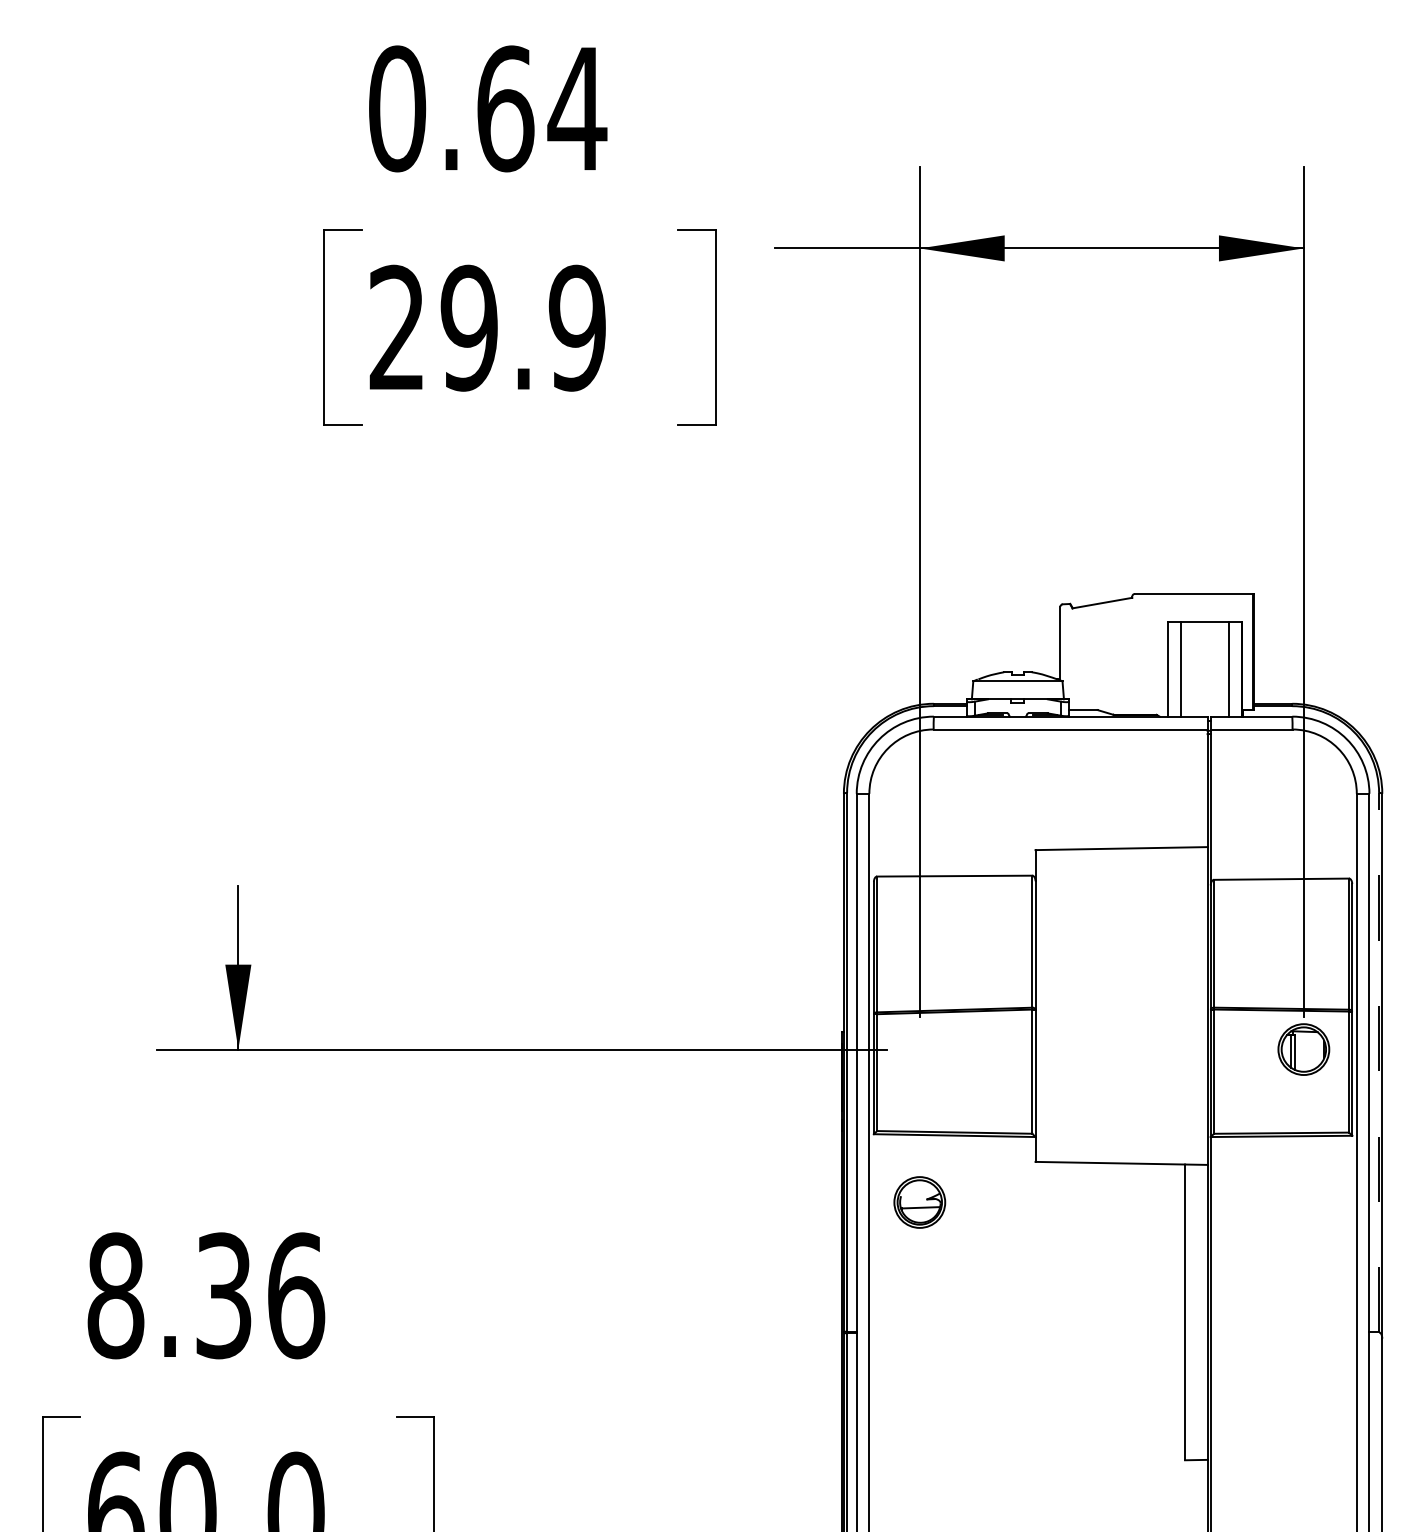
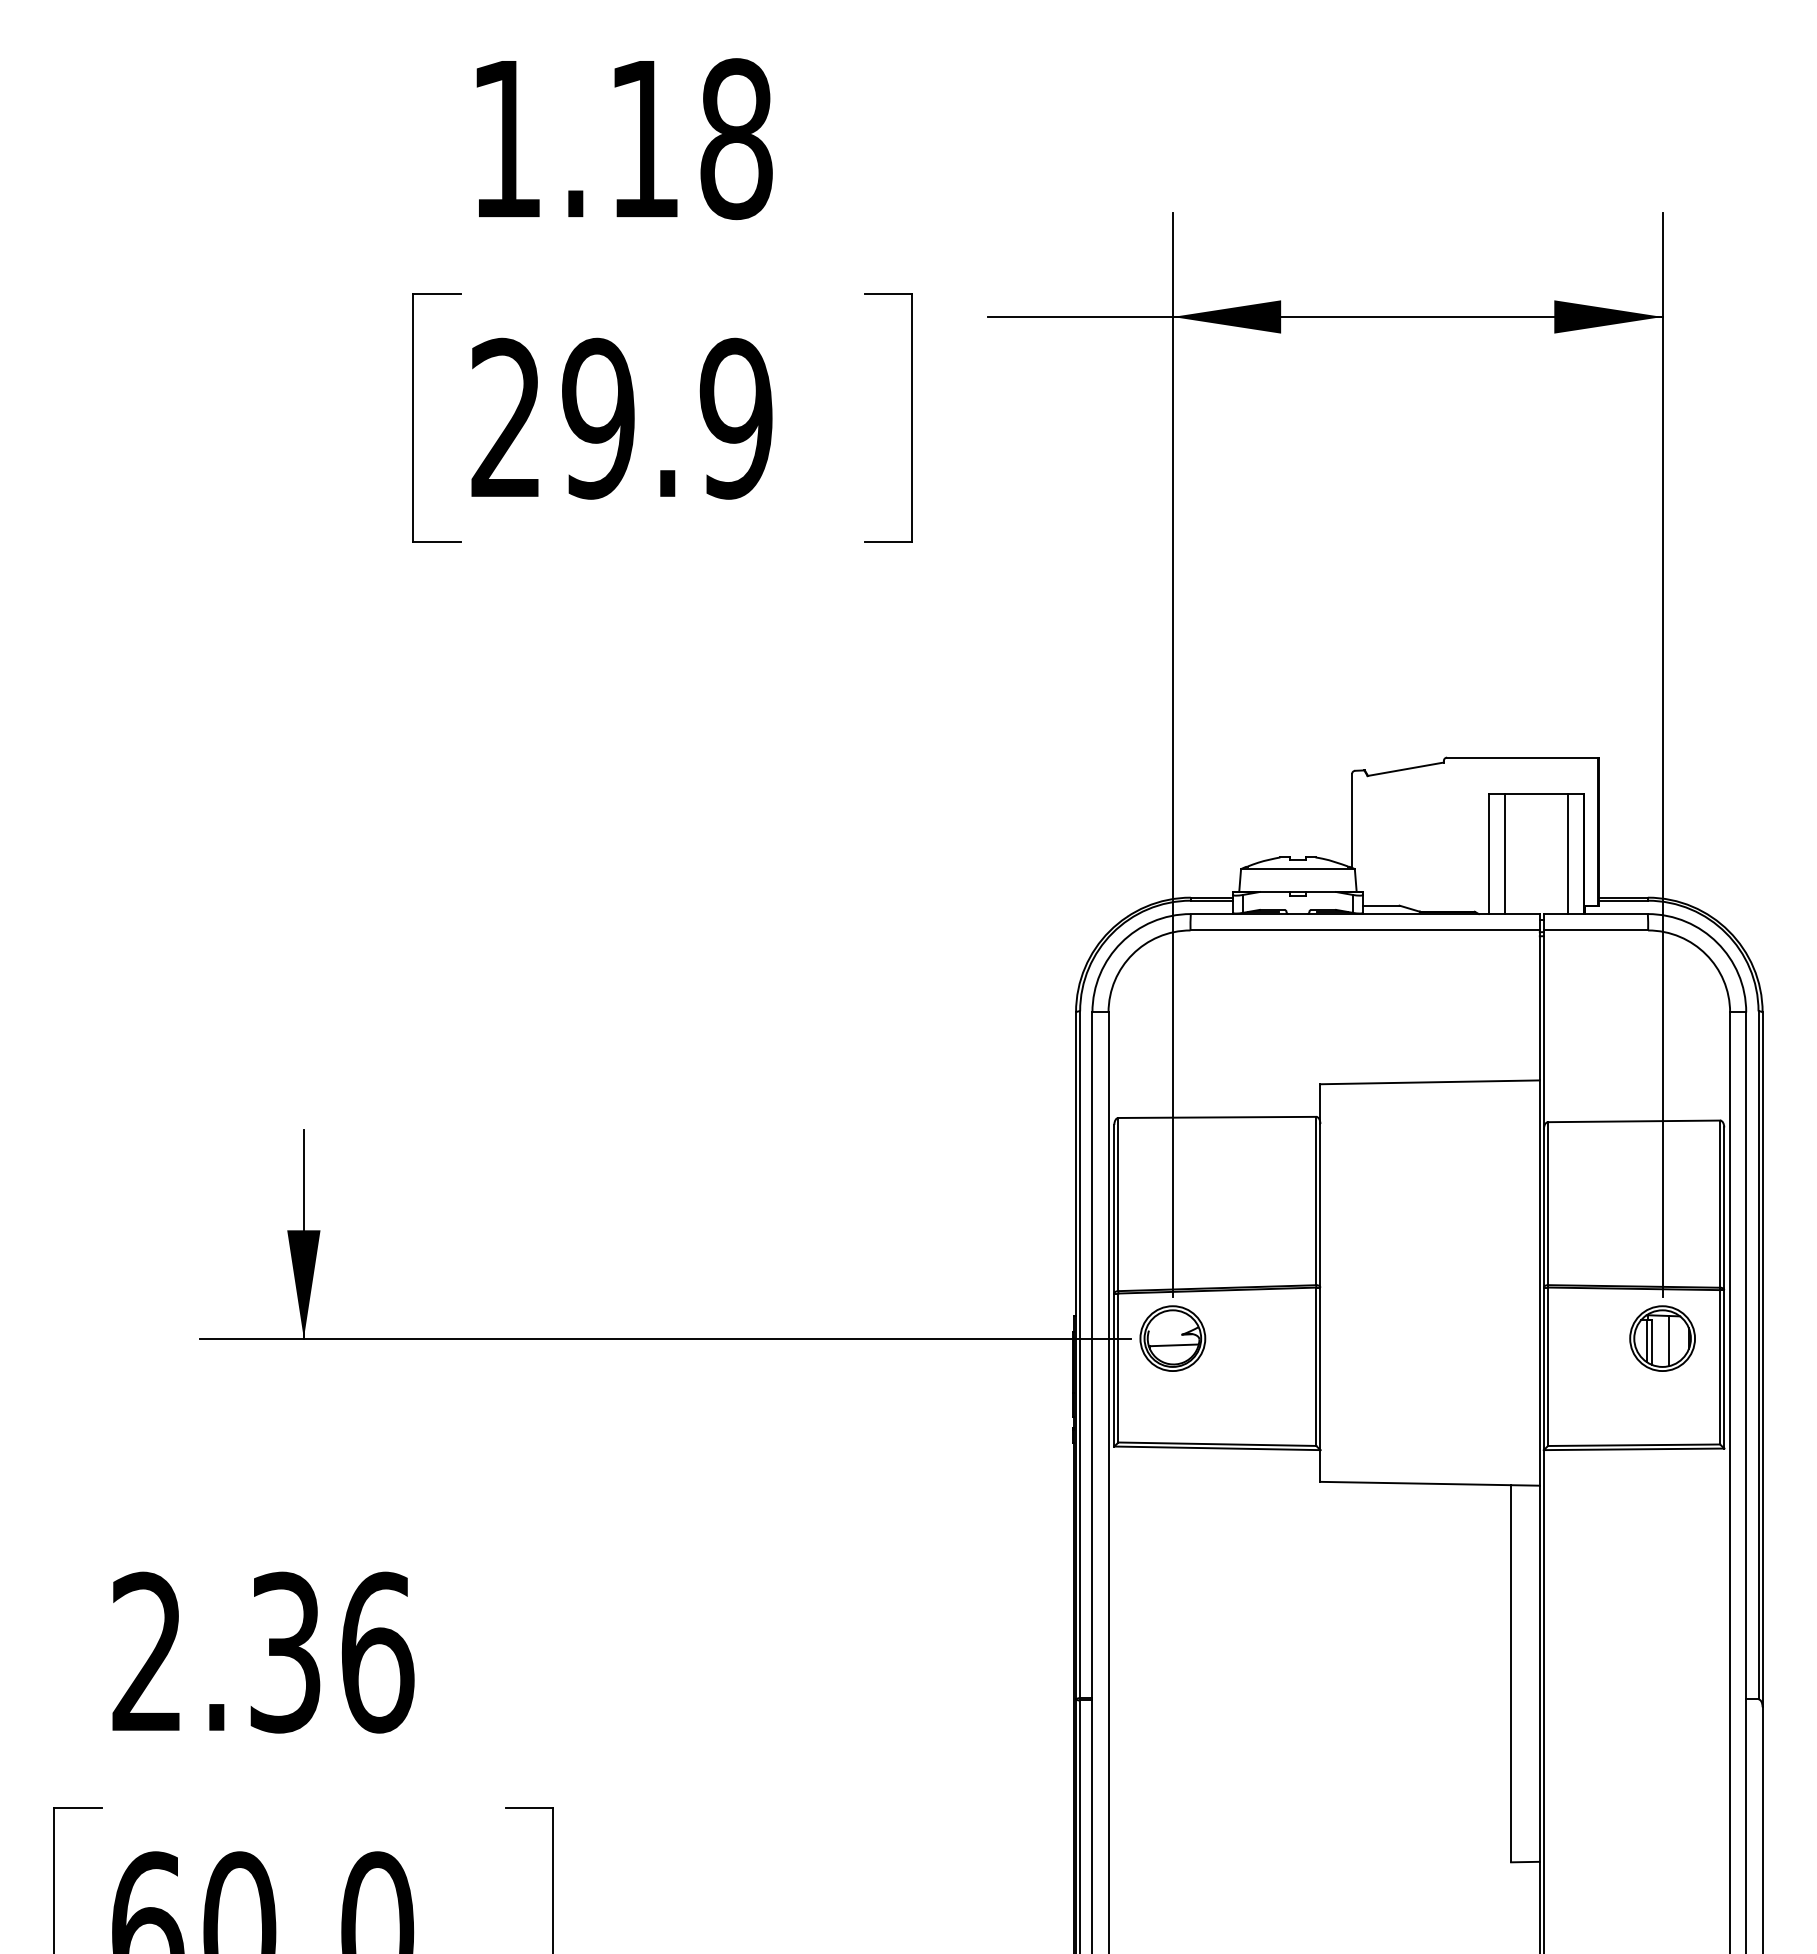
text: (488, 109) -> (622, 139), 0.64 -> 1.18
line: (1309, 1051) -> (1669, 1341), added
line: (1379, 1062) -> (1758, 1355), dashed -> solid
part: (919, 1202) -> (1172, 1338), moved
text: (115, 1295) -> (147, 1652), 8.36 -> 2.36

